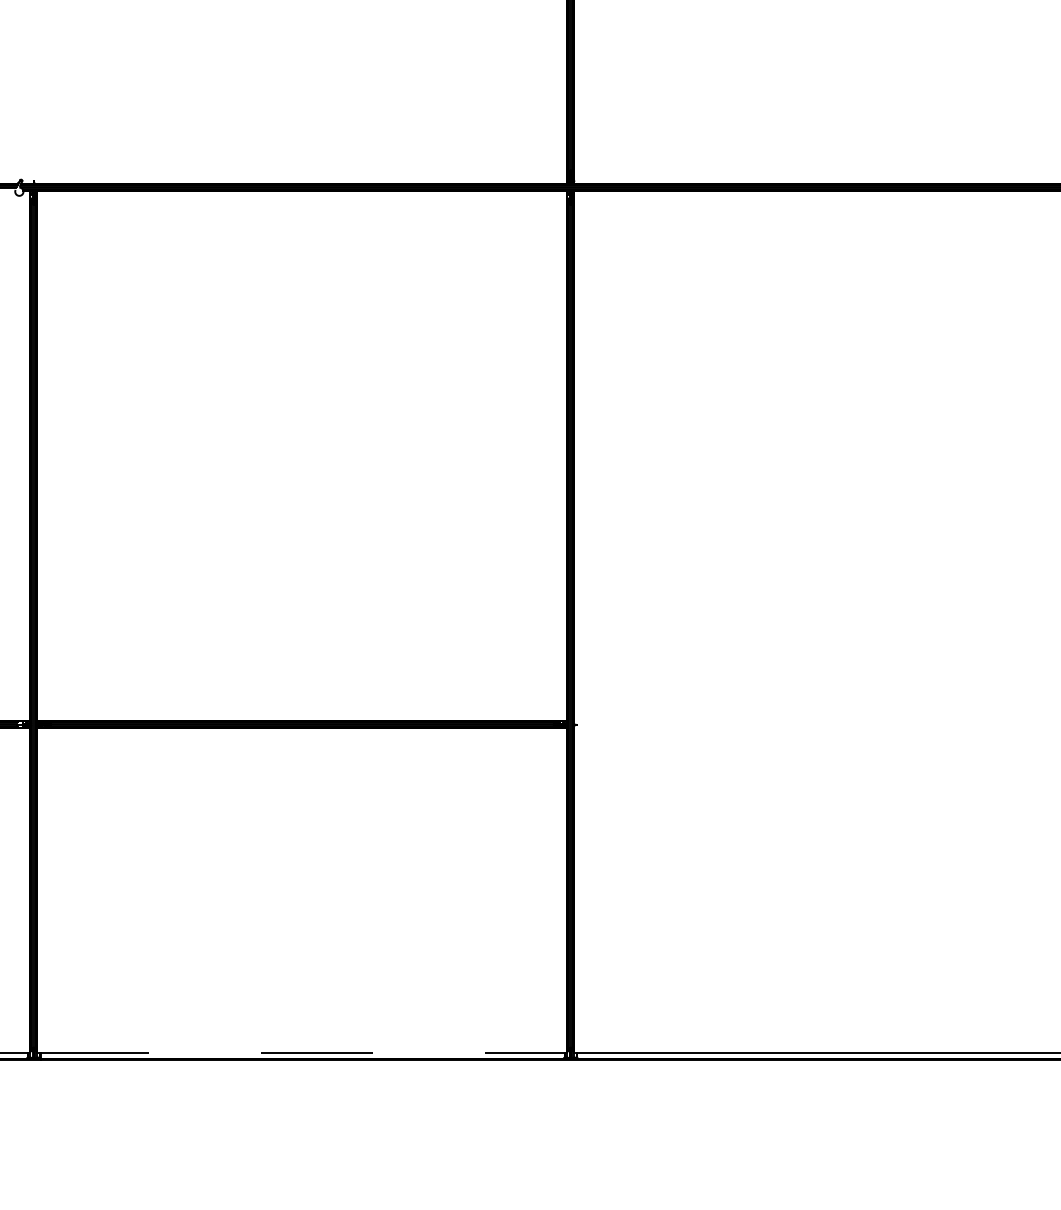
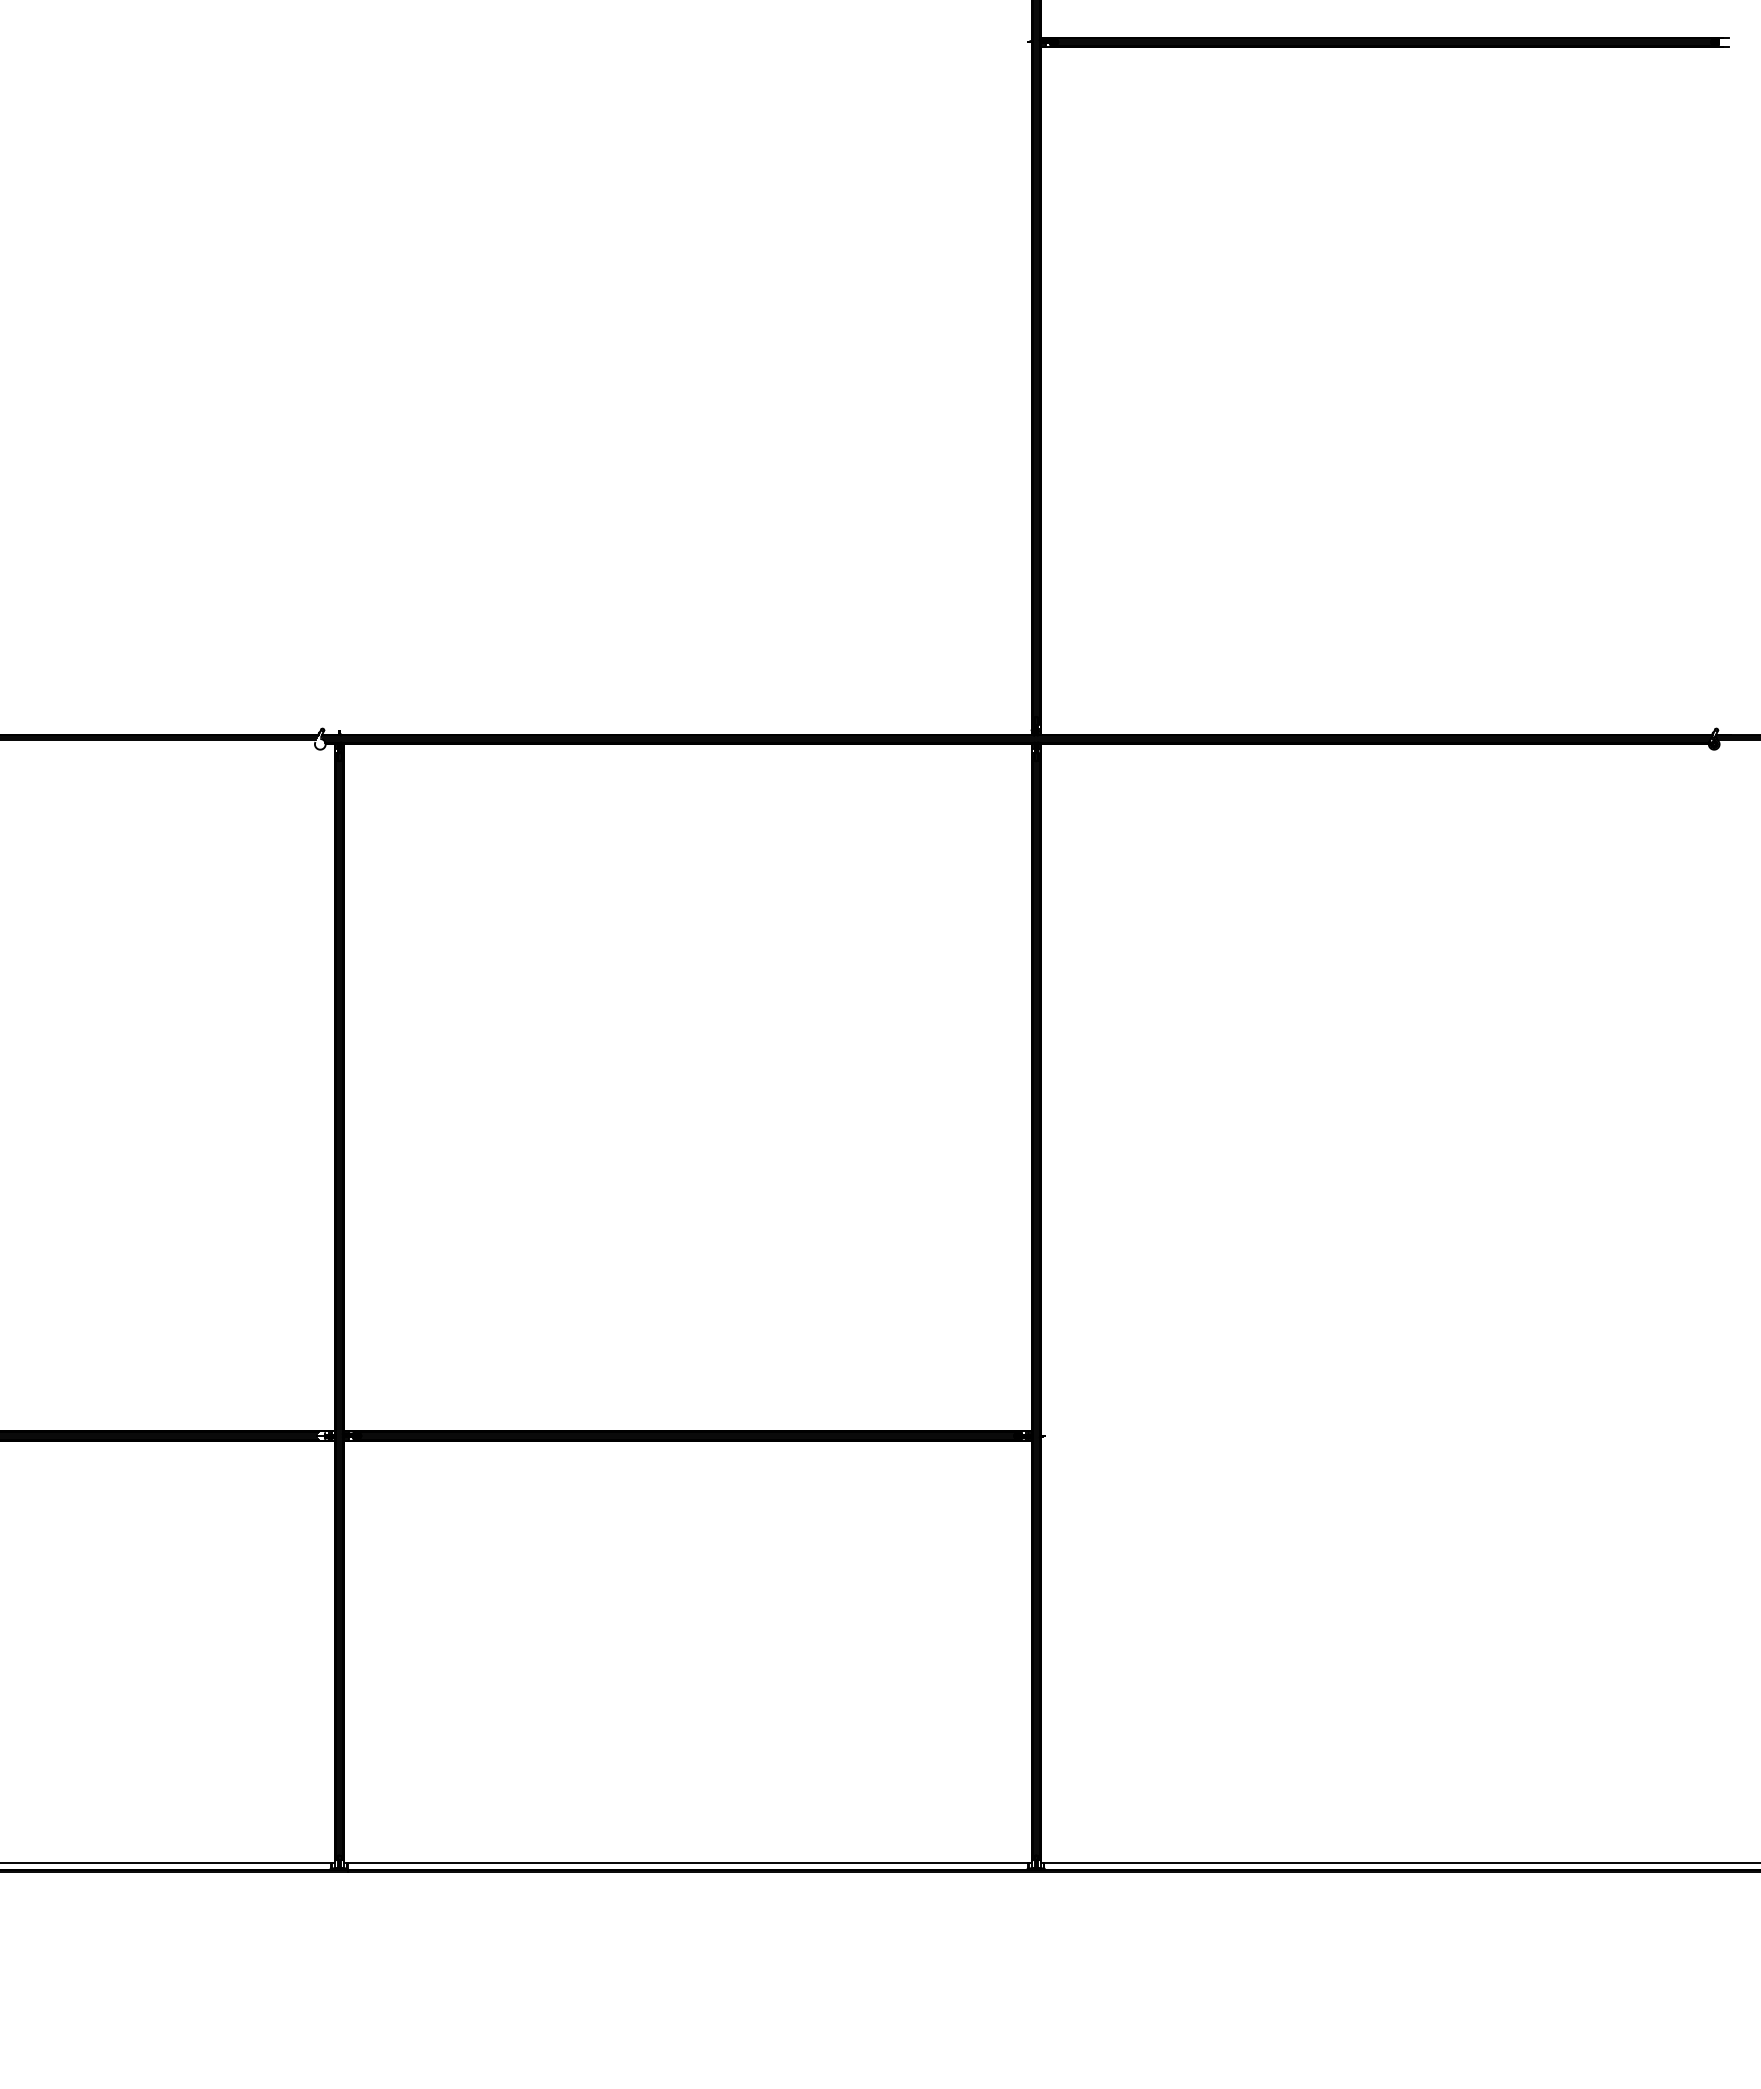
line: (302, 1053) -> (687, 1862), dashed -> solid

